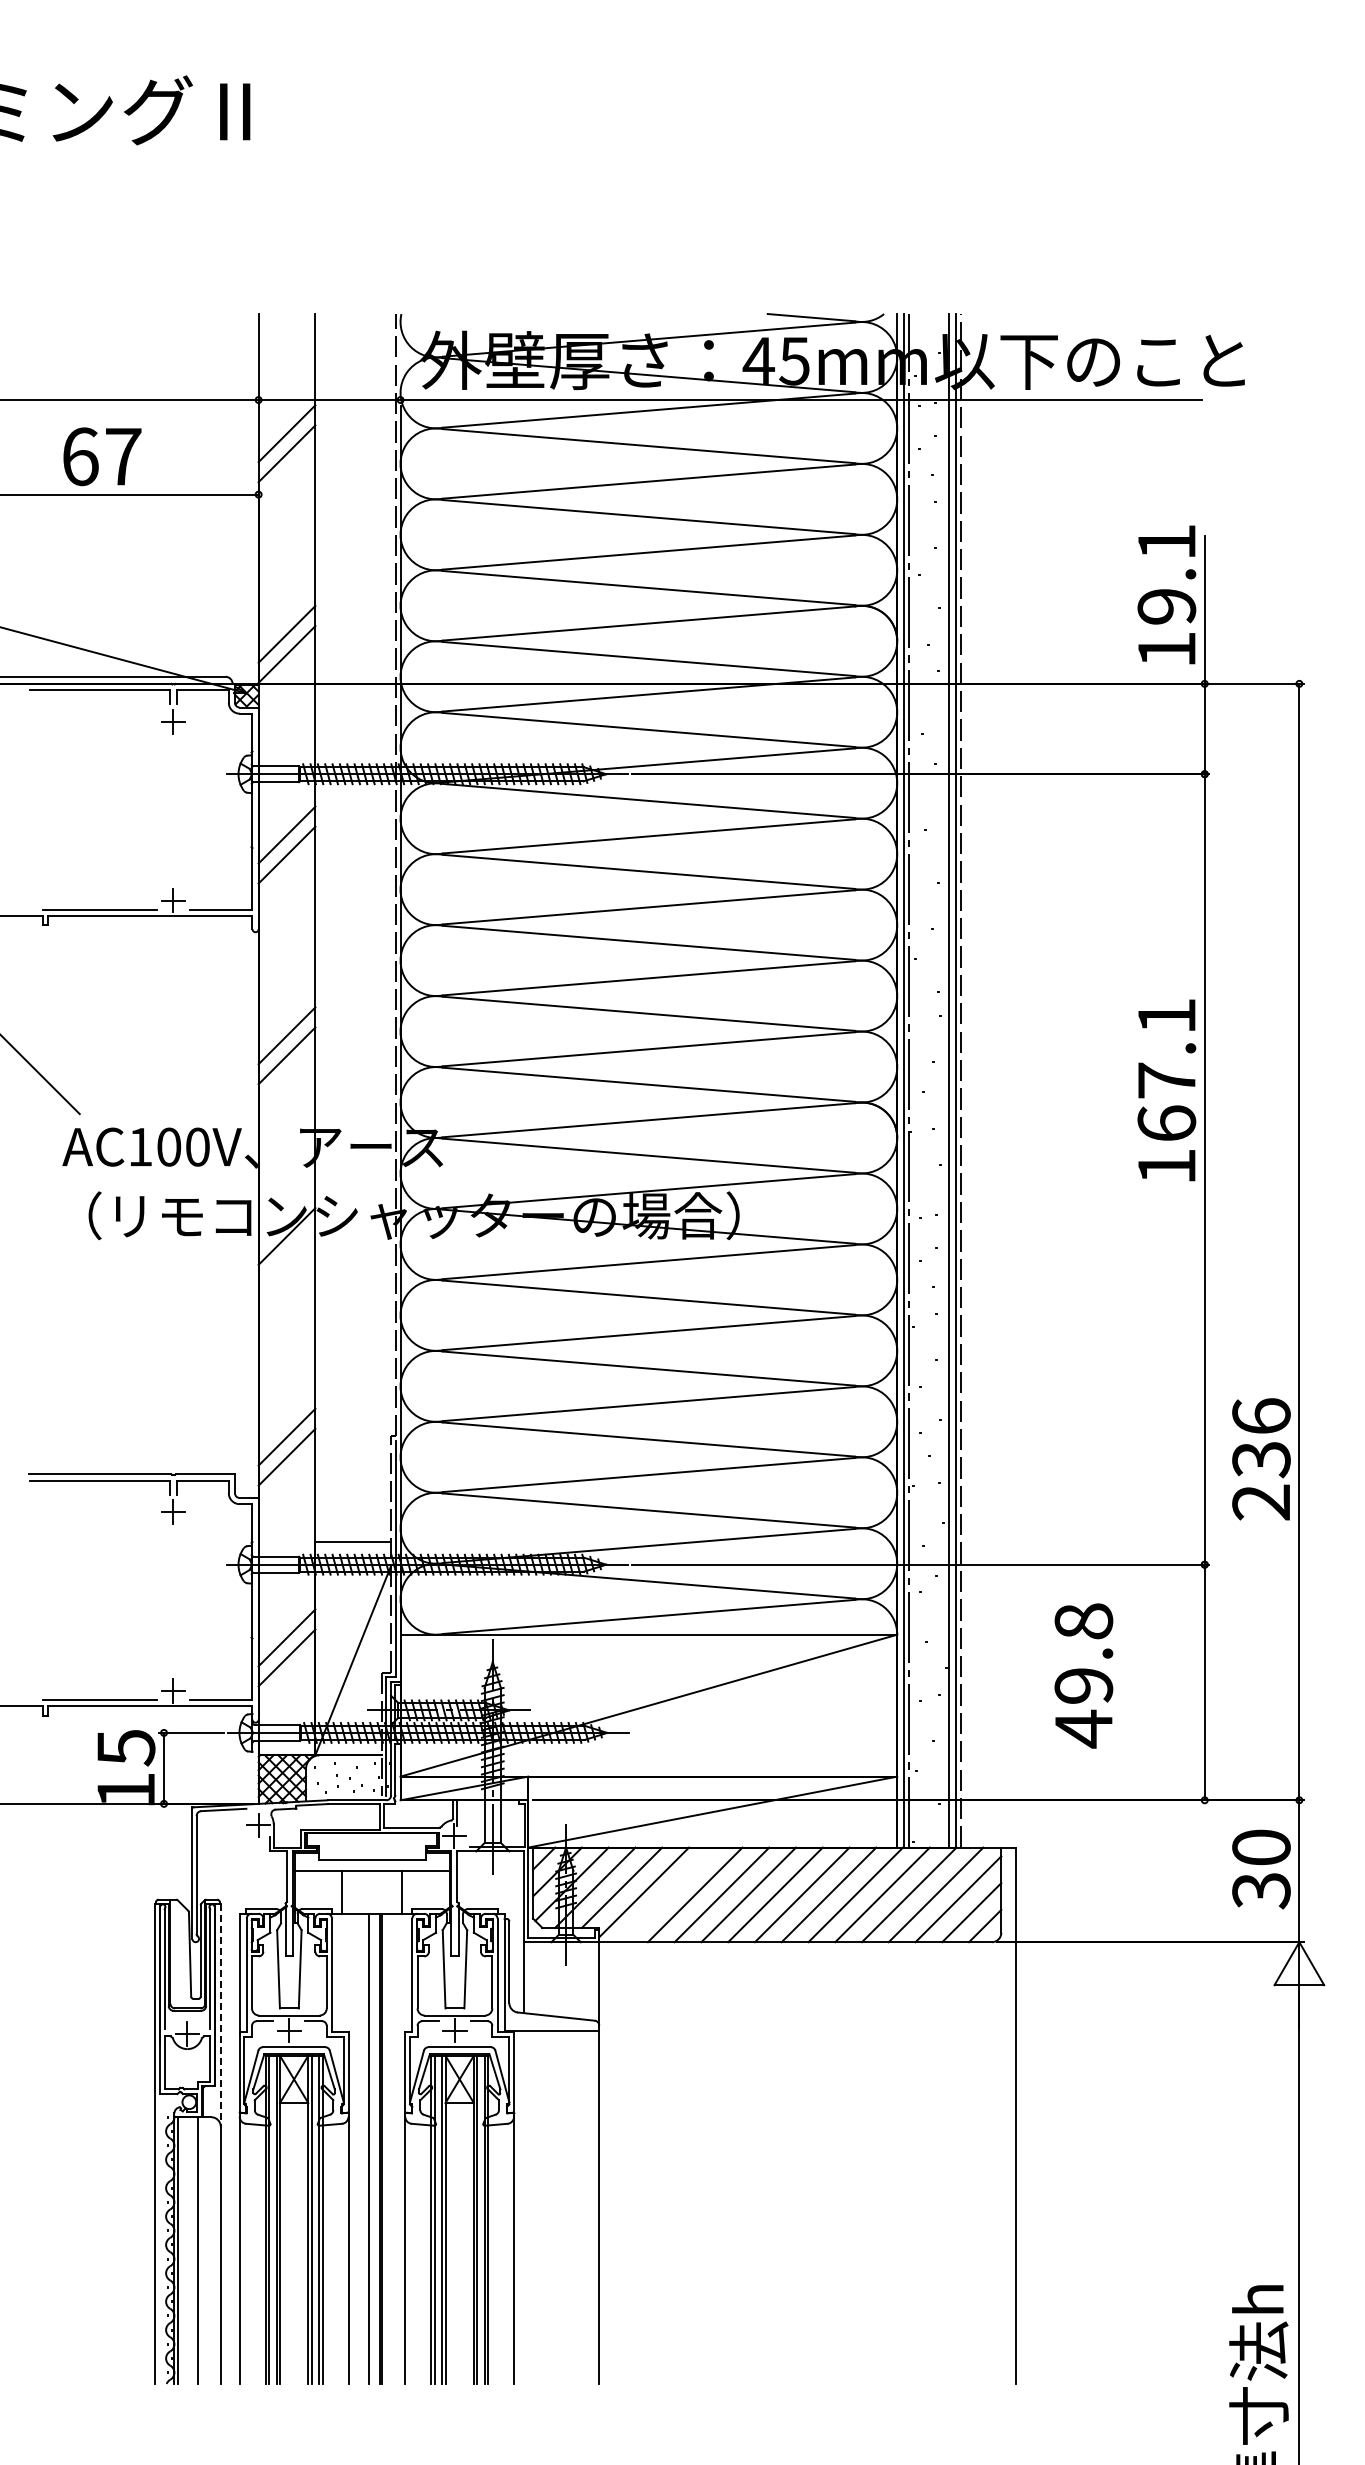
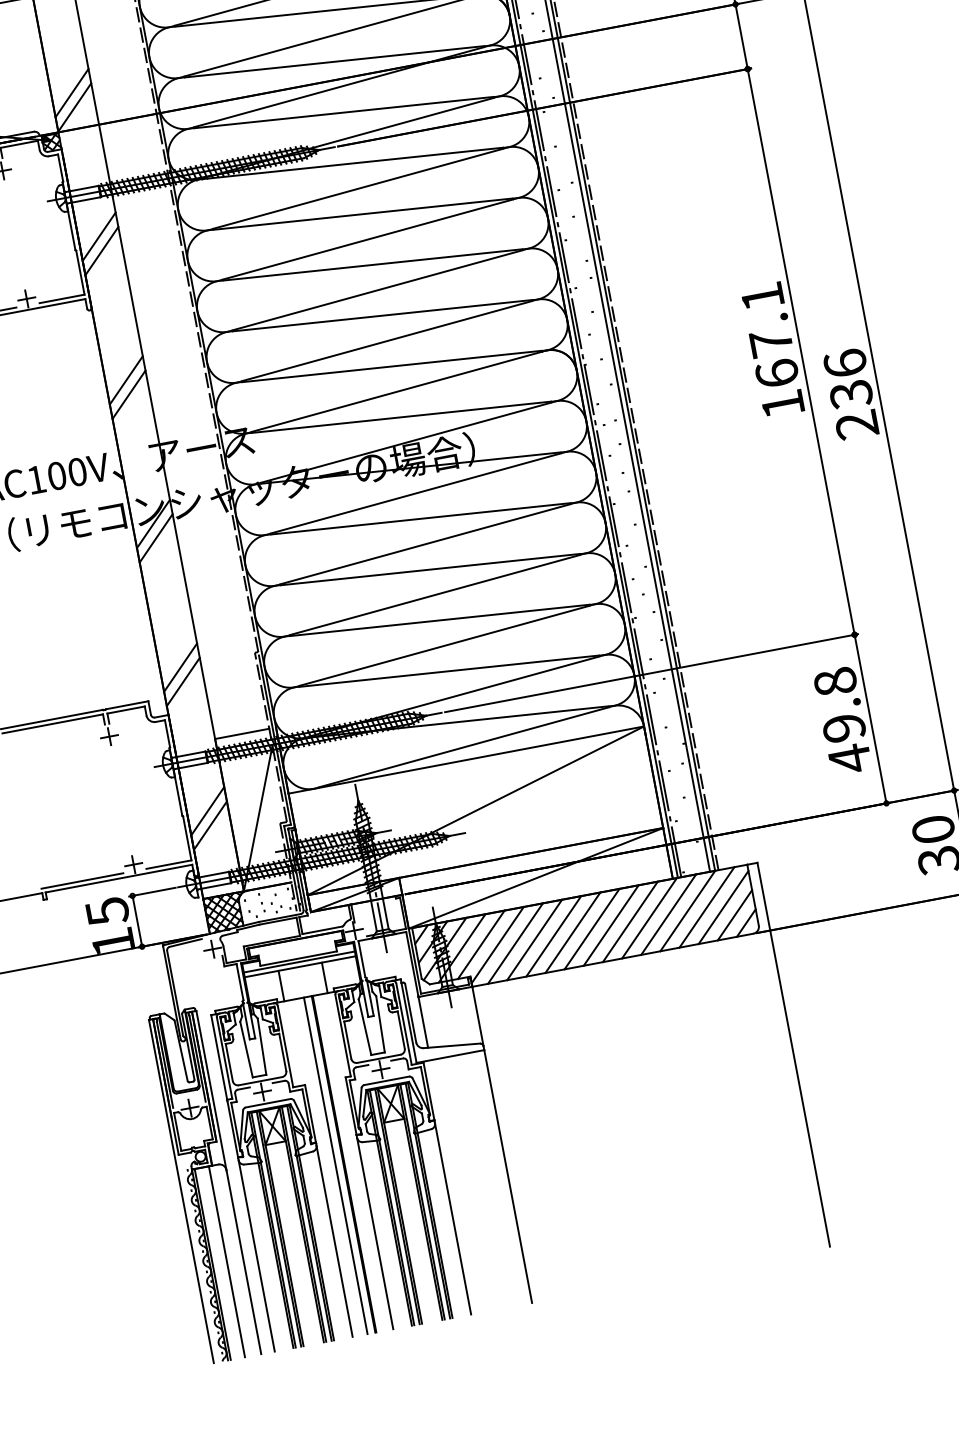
text: (1166, 1090) -> (772, 349), moved
line: (286, 1256) -> (155, 538), added
text: (1261, 1459) -> (851, 394), moved
text: (1083, 1675) -> (842, 720), moved
line: (371, 1864) -> (298, 962), added
line: (668, 1894) -> (515, 943), added
line: (220, 2015) -> (211, 1090), dashed -> solid

